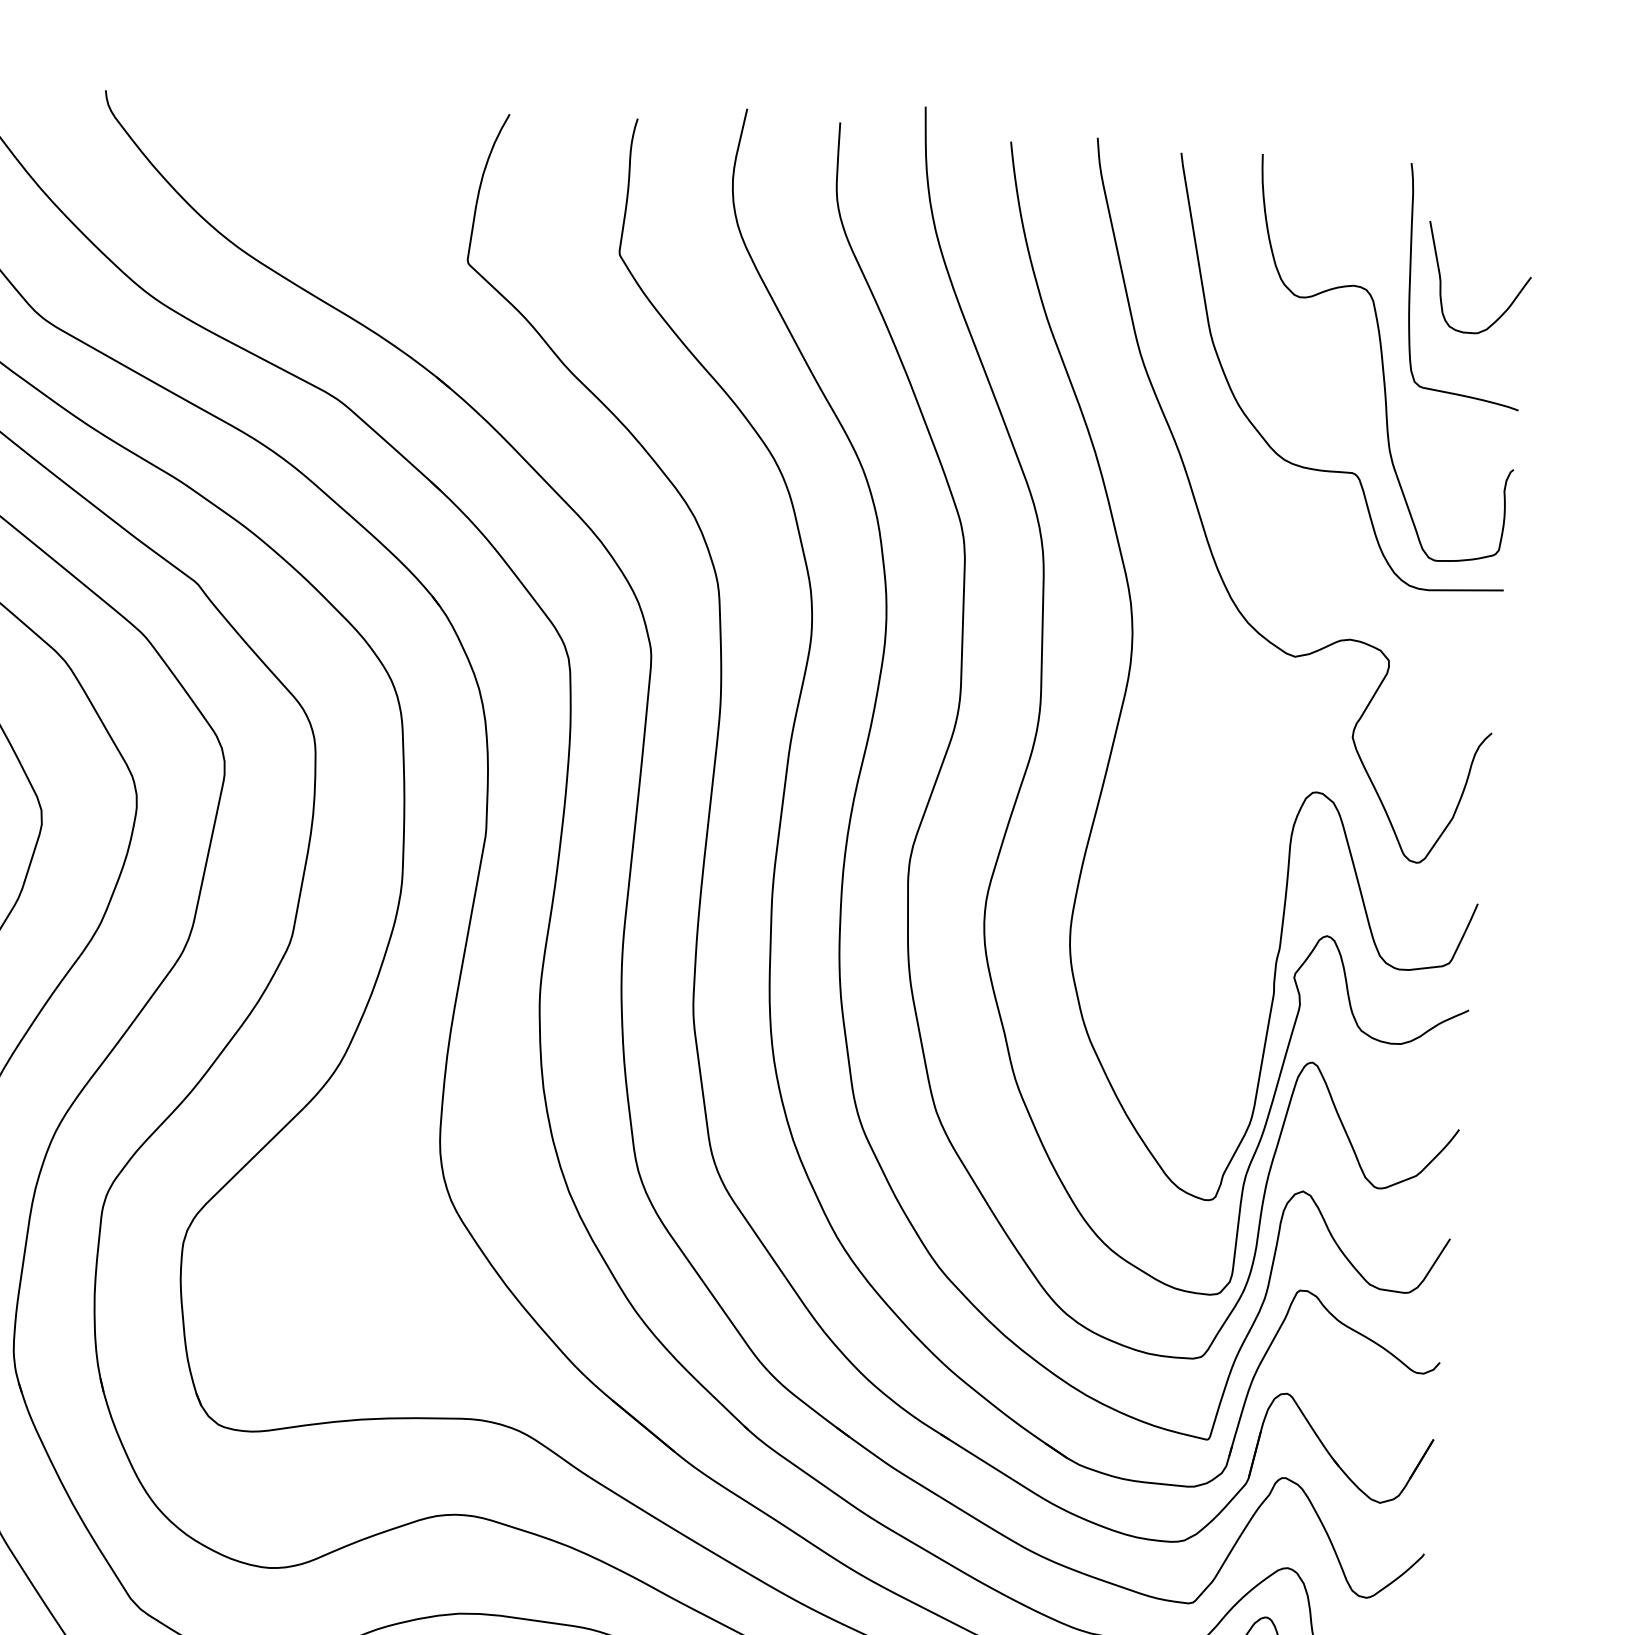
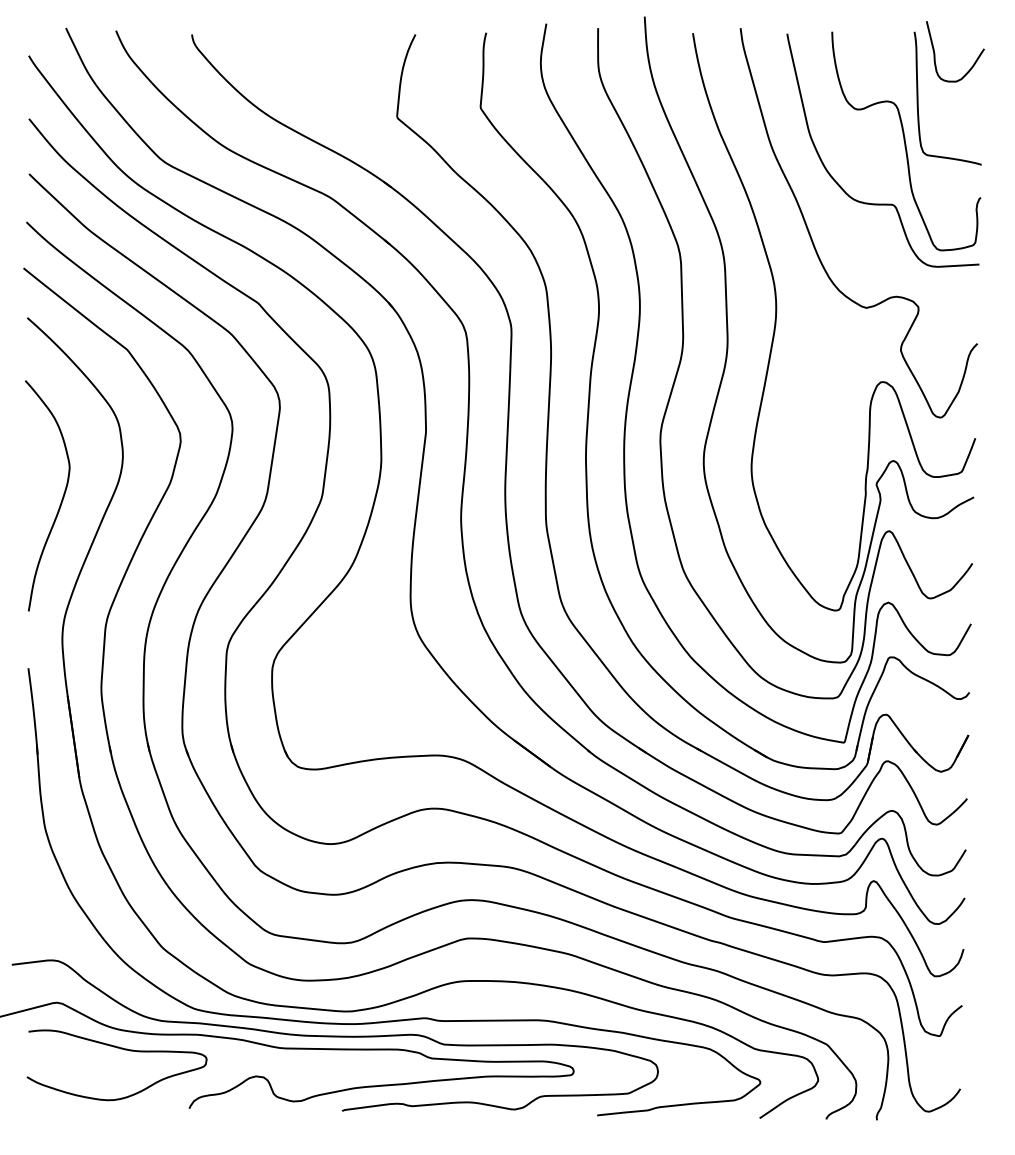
curve: (1442, 280) -> (935, 53), moved

